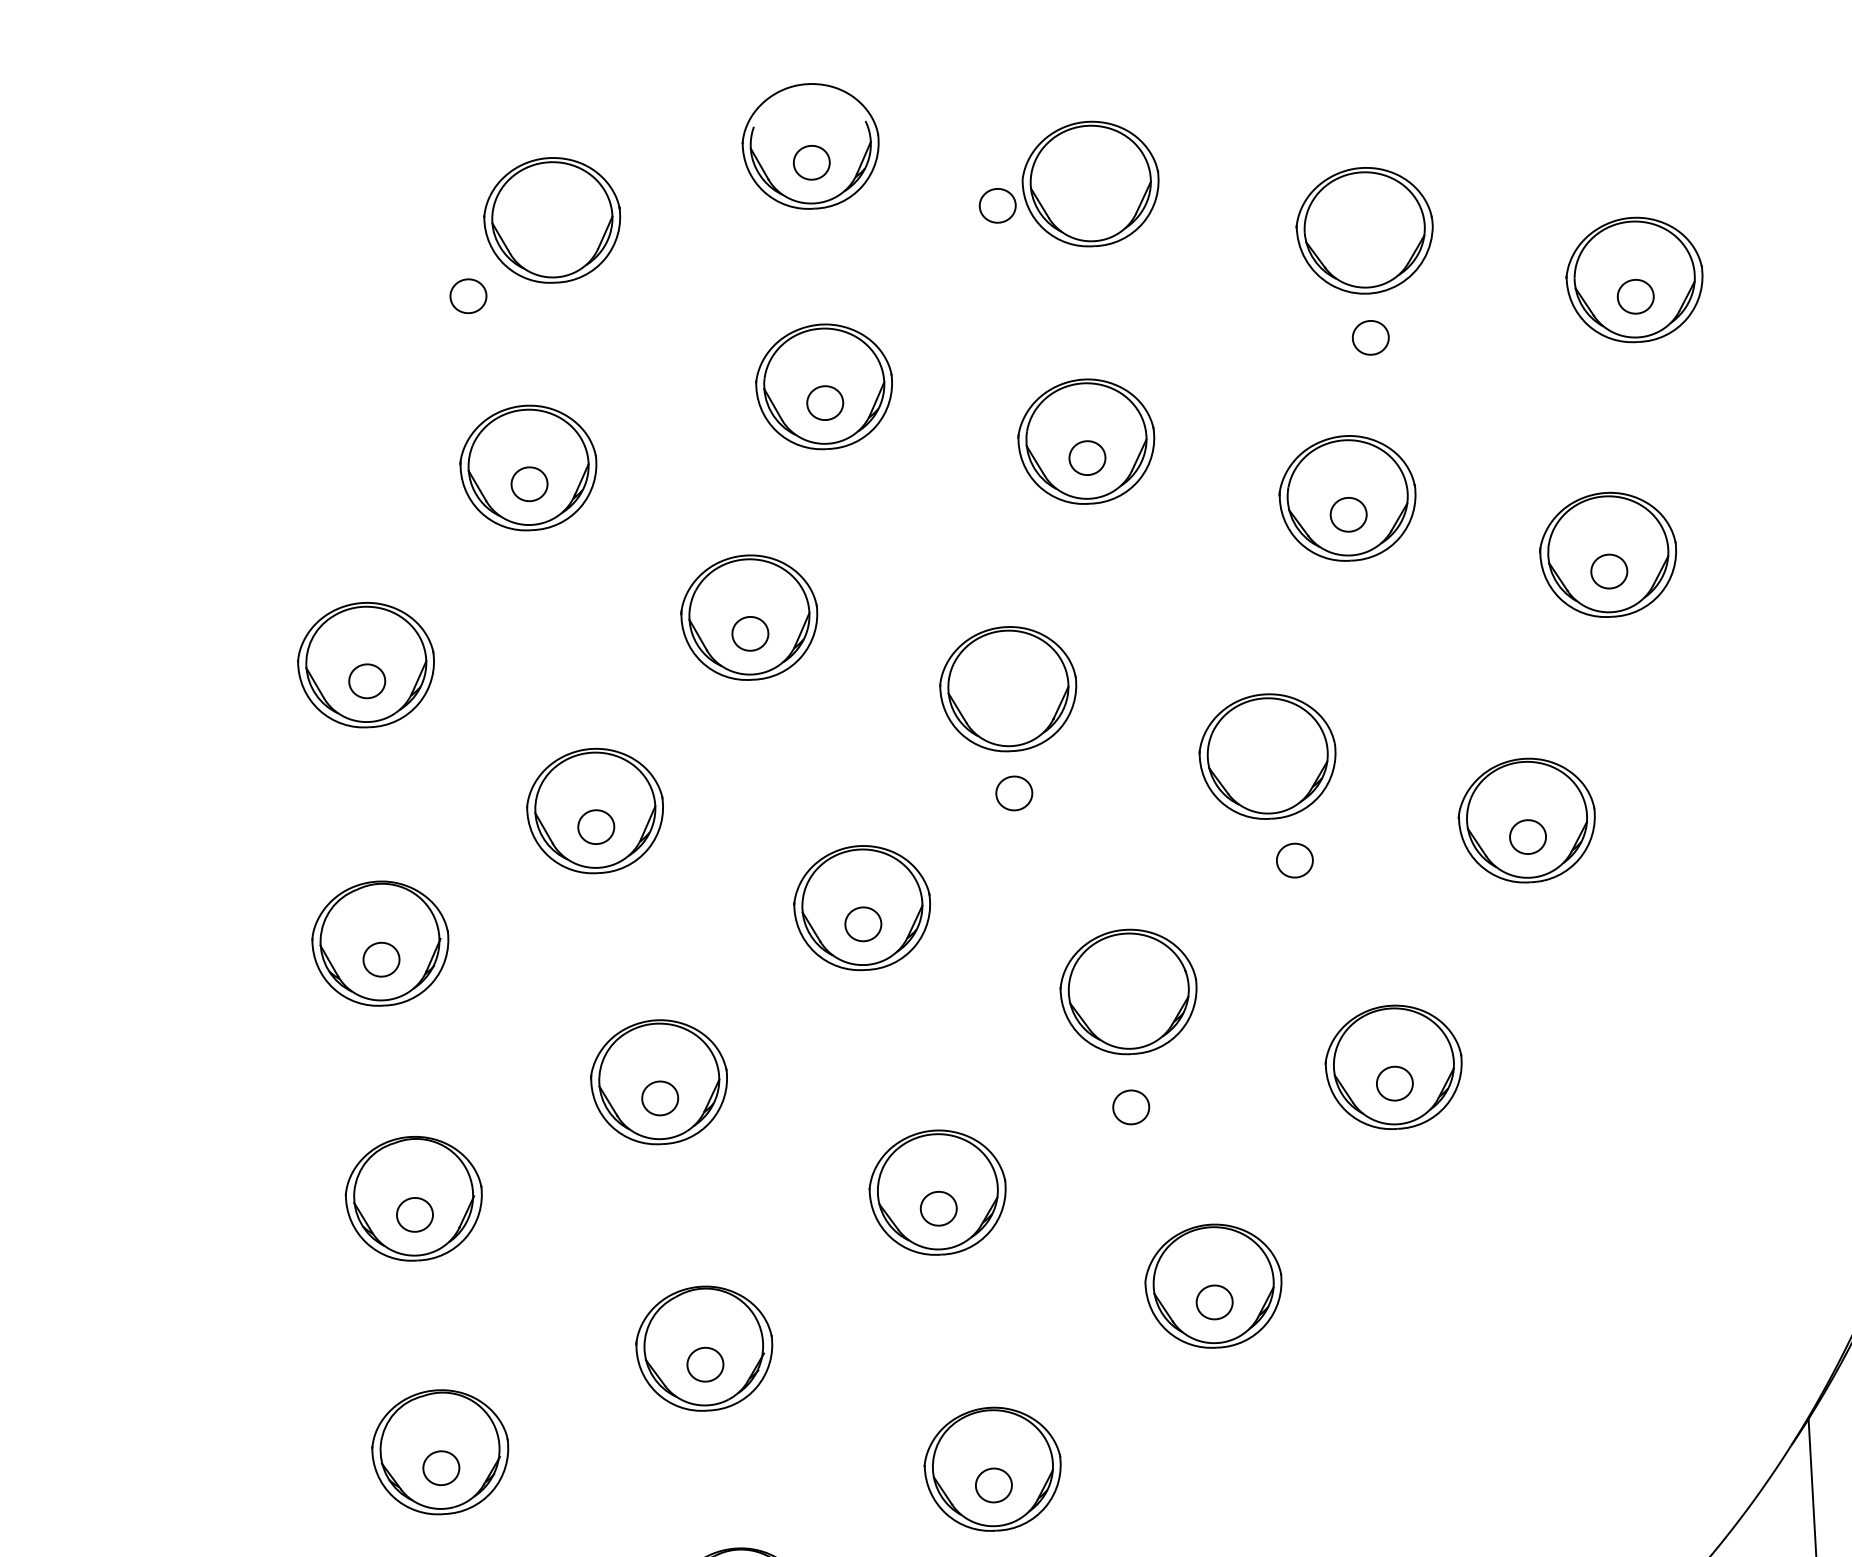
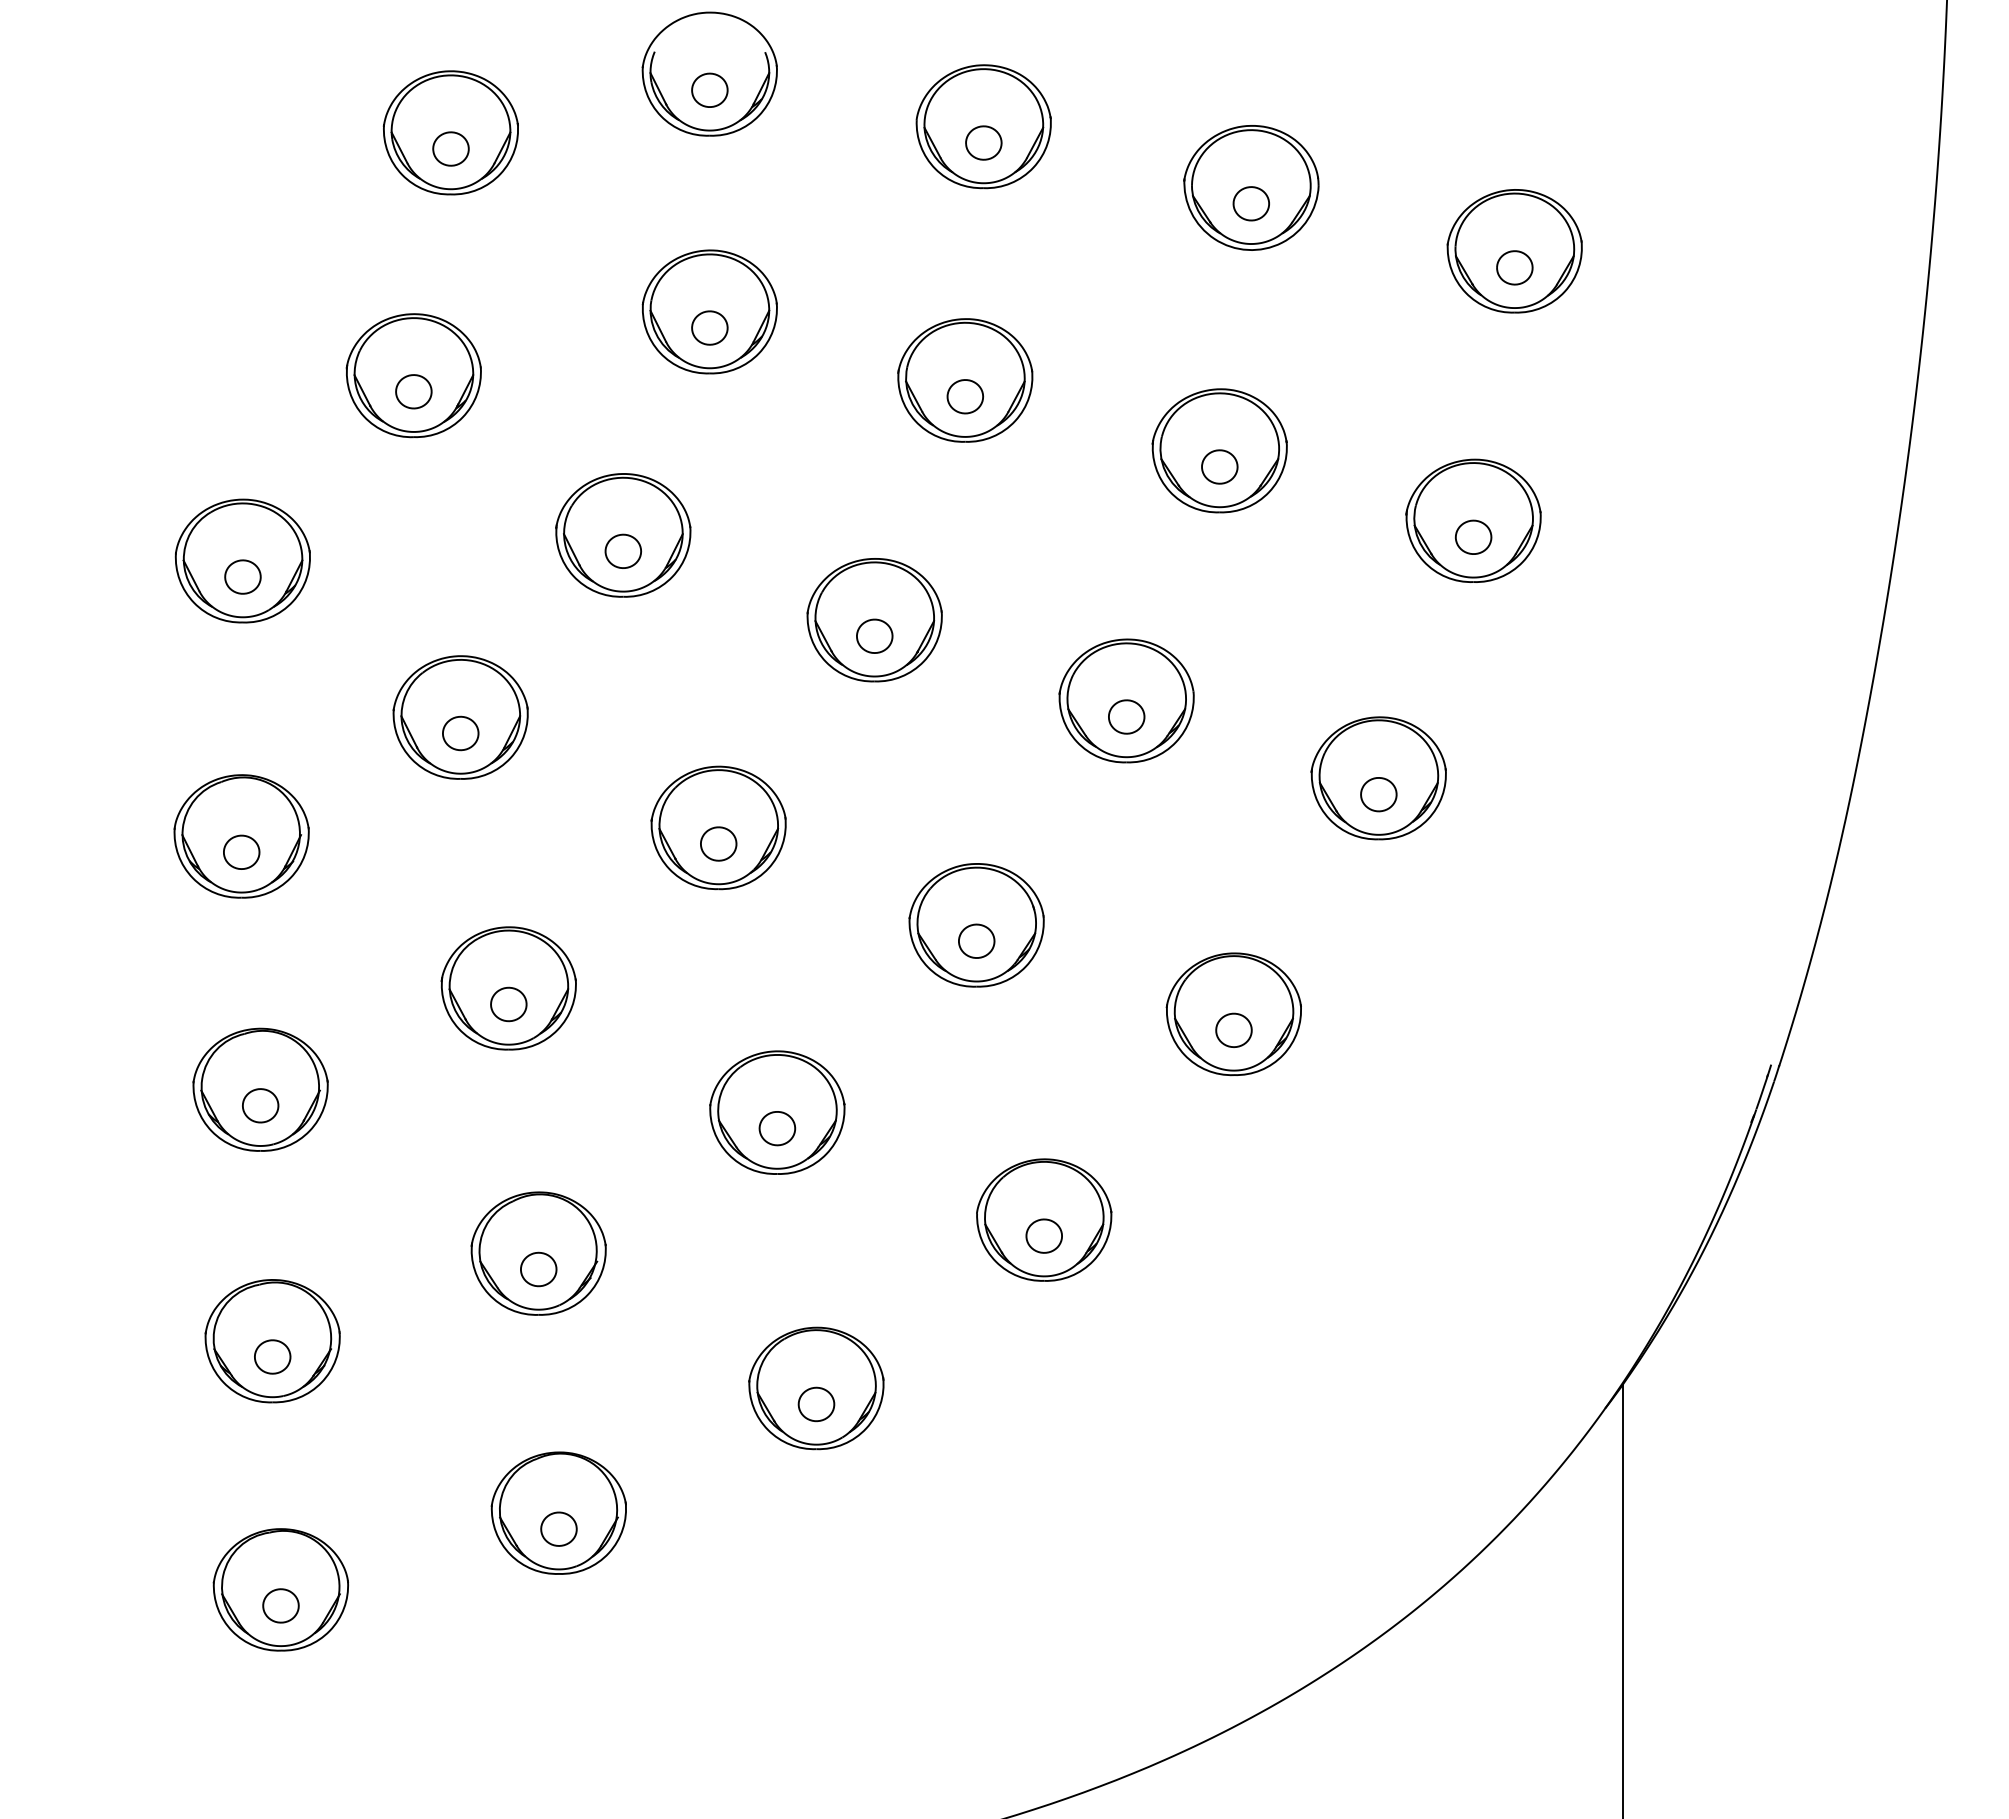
part: (997, 205) -> (983, 142), moved
part: (467, 295) -> (450, 148), moved
part: (1369, 337) -> (1250, 203), moved
part: (1014, 792) -> (874, 635), moved
part: (1294, 860) -> (1126, 716), moved
part: (1130, 1106) -> (976, 940), moved

